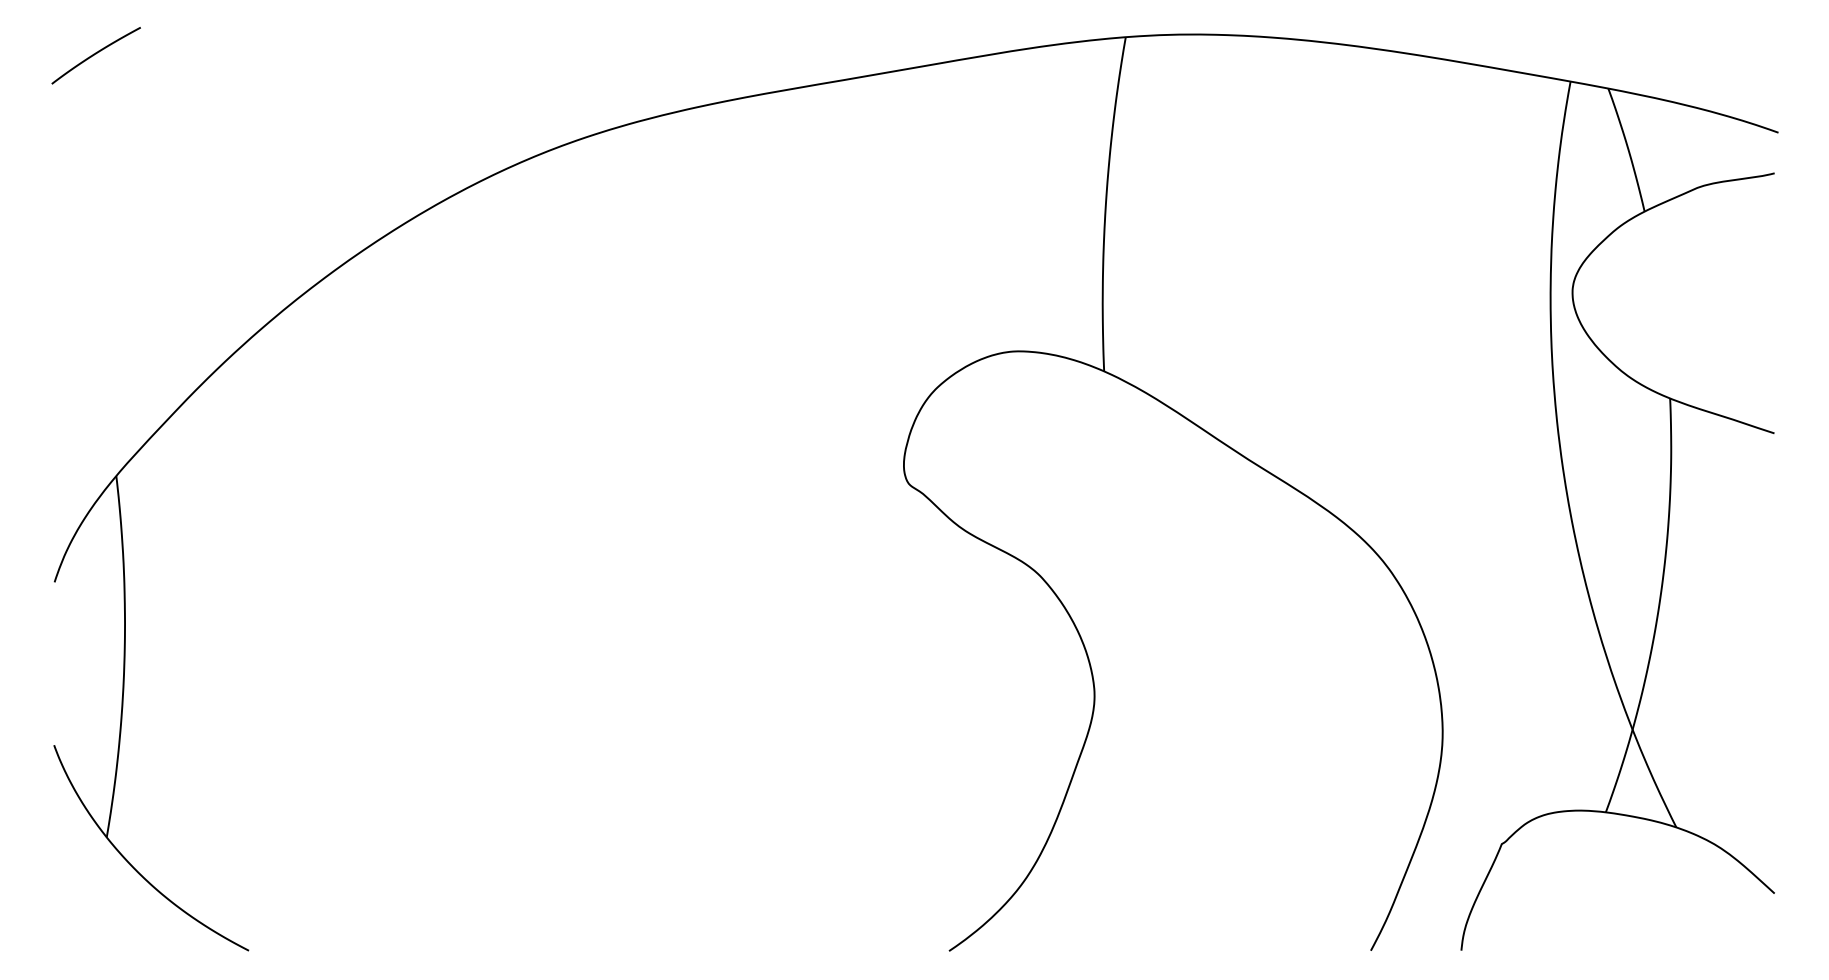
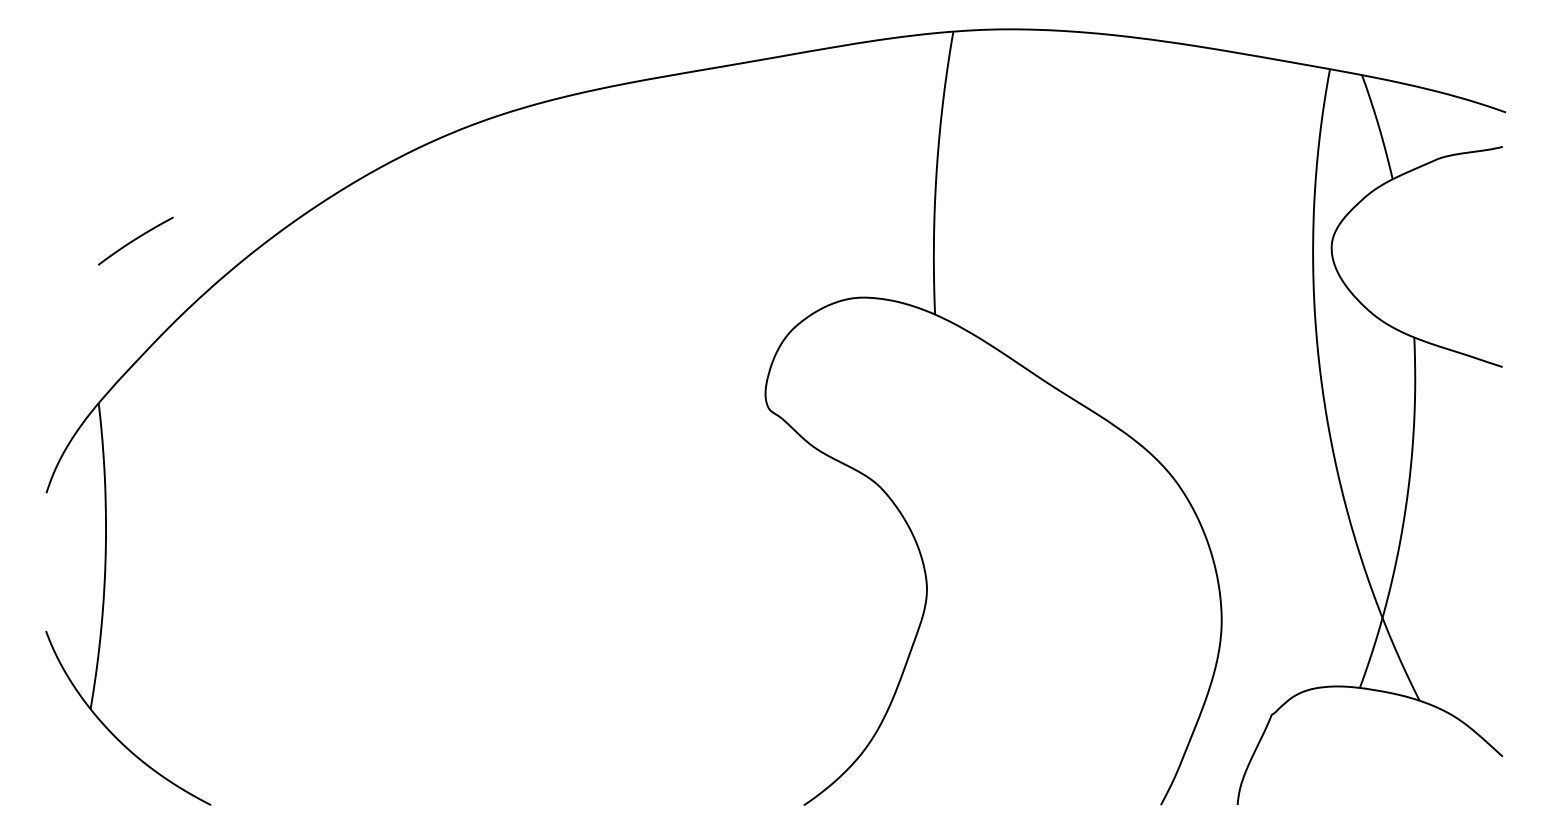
curve: (95, 54) -> (135, 240), moved

